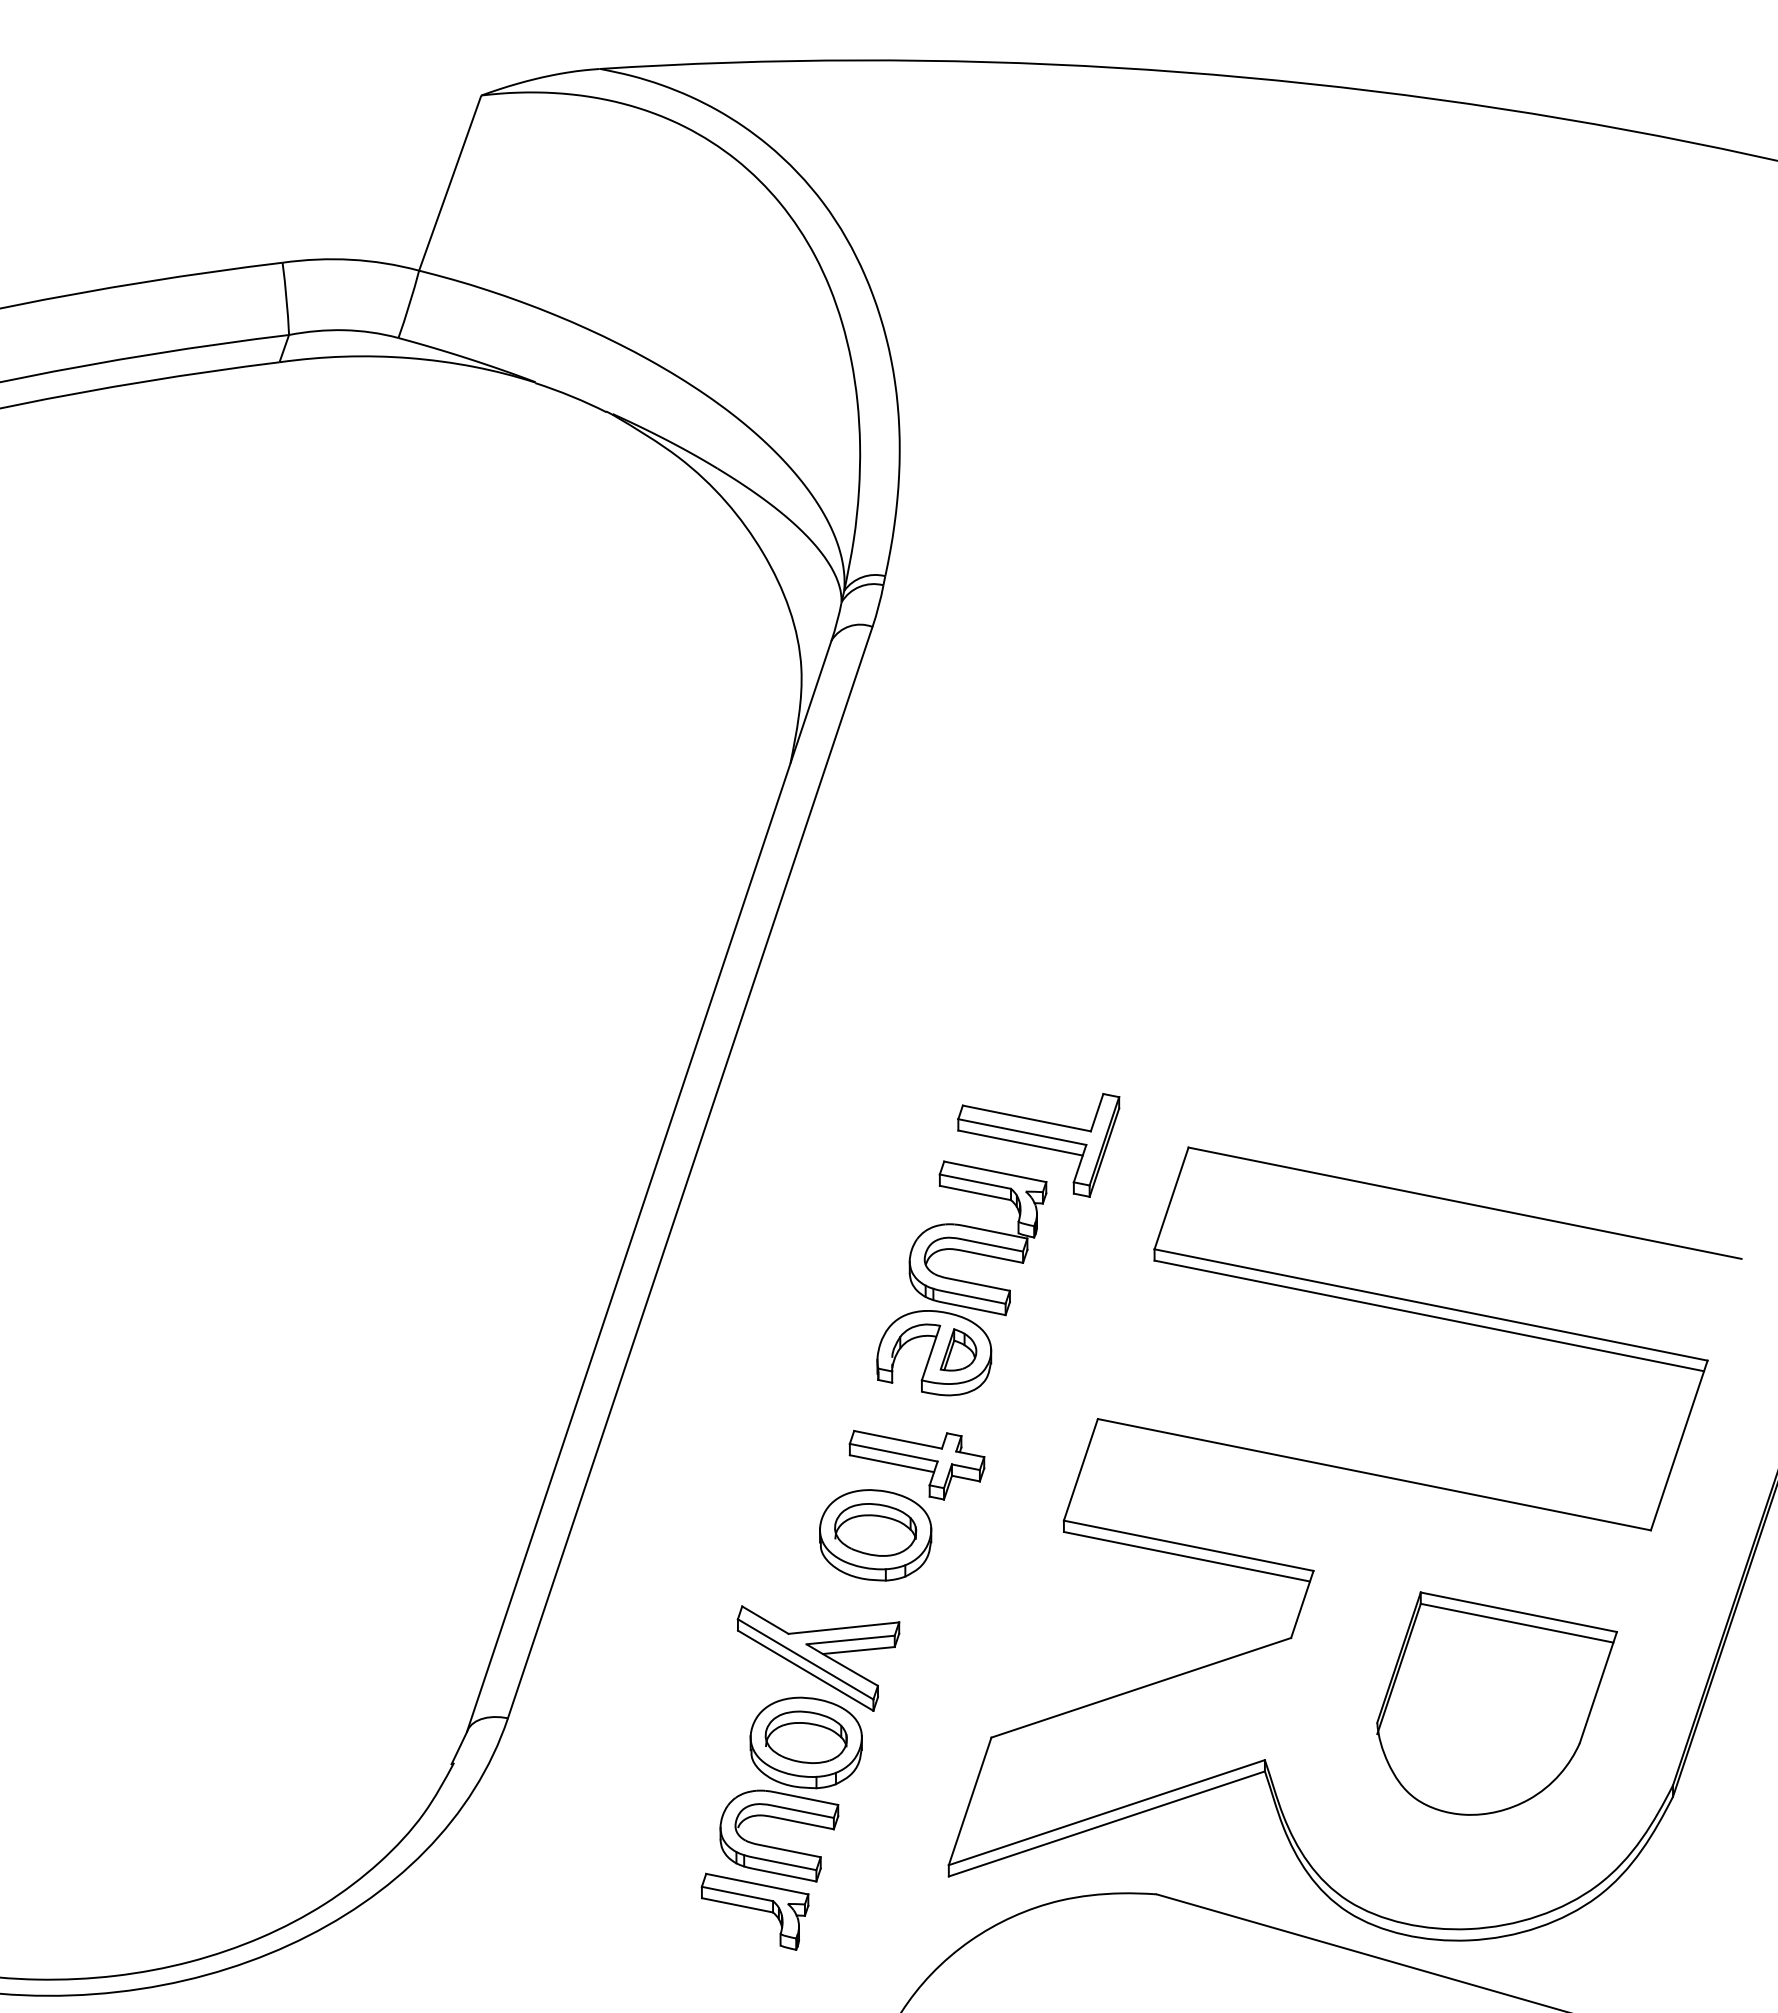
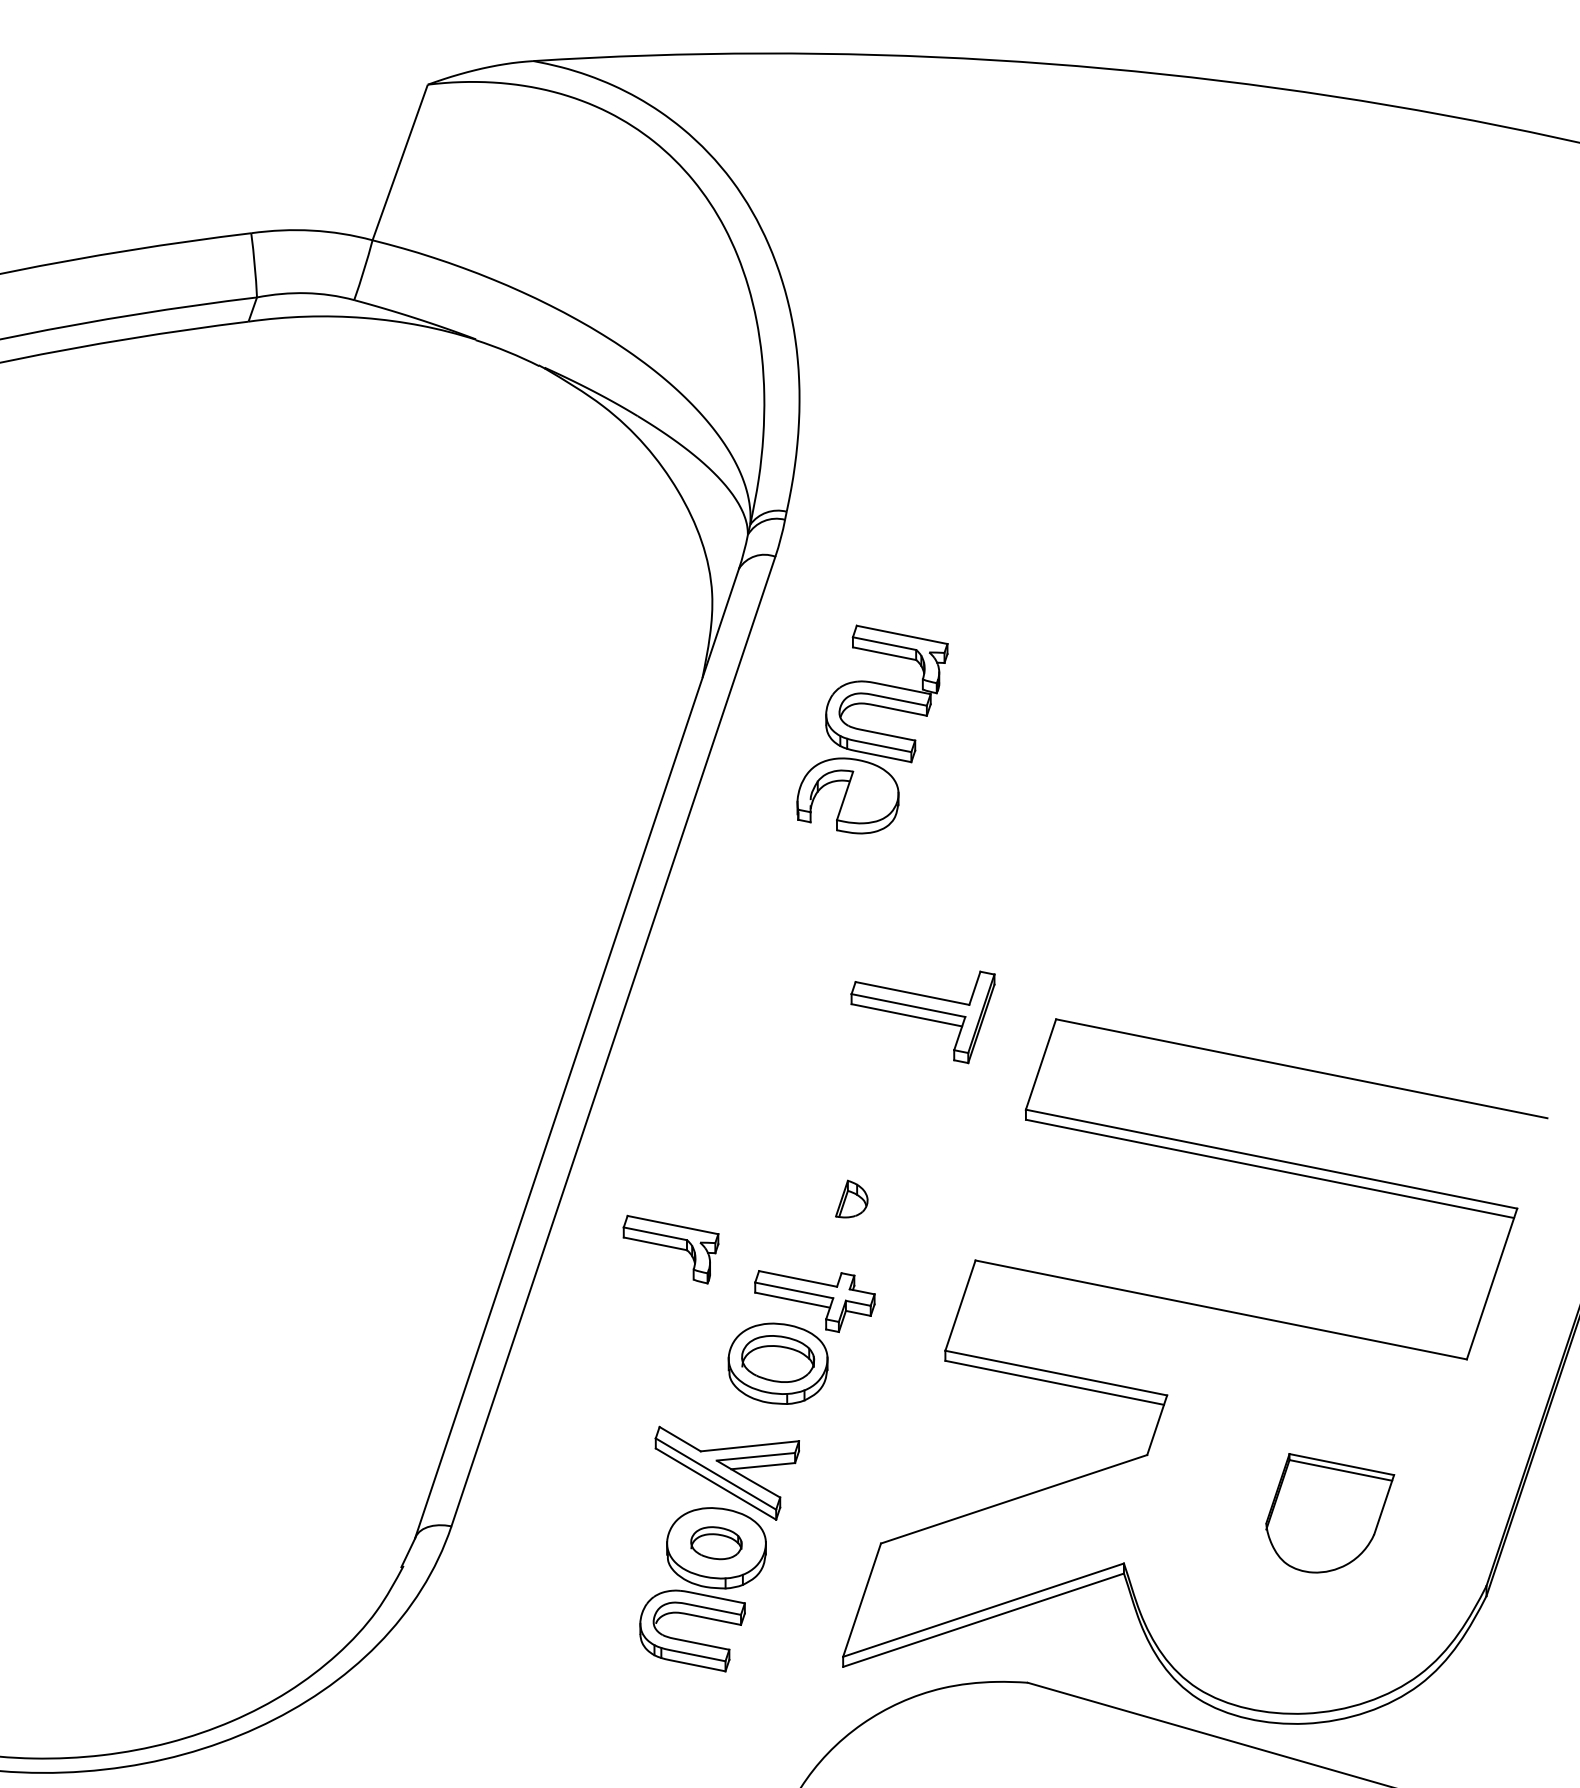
part: (961, 1278) -> (872, 729), moved
part: (1496, 1703) -> (1329, 1513), size x0.6
part: (805, 1736) -> (715, 1542), size x0.7
part: (754, 1911) -> (670, 1249), moved

